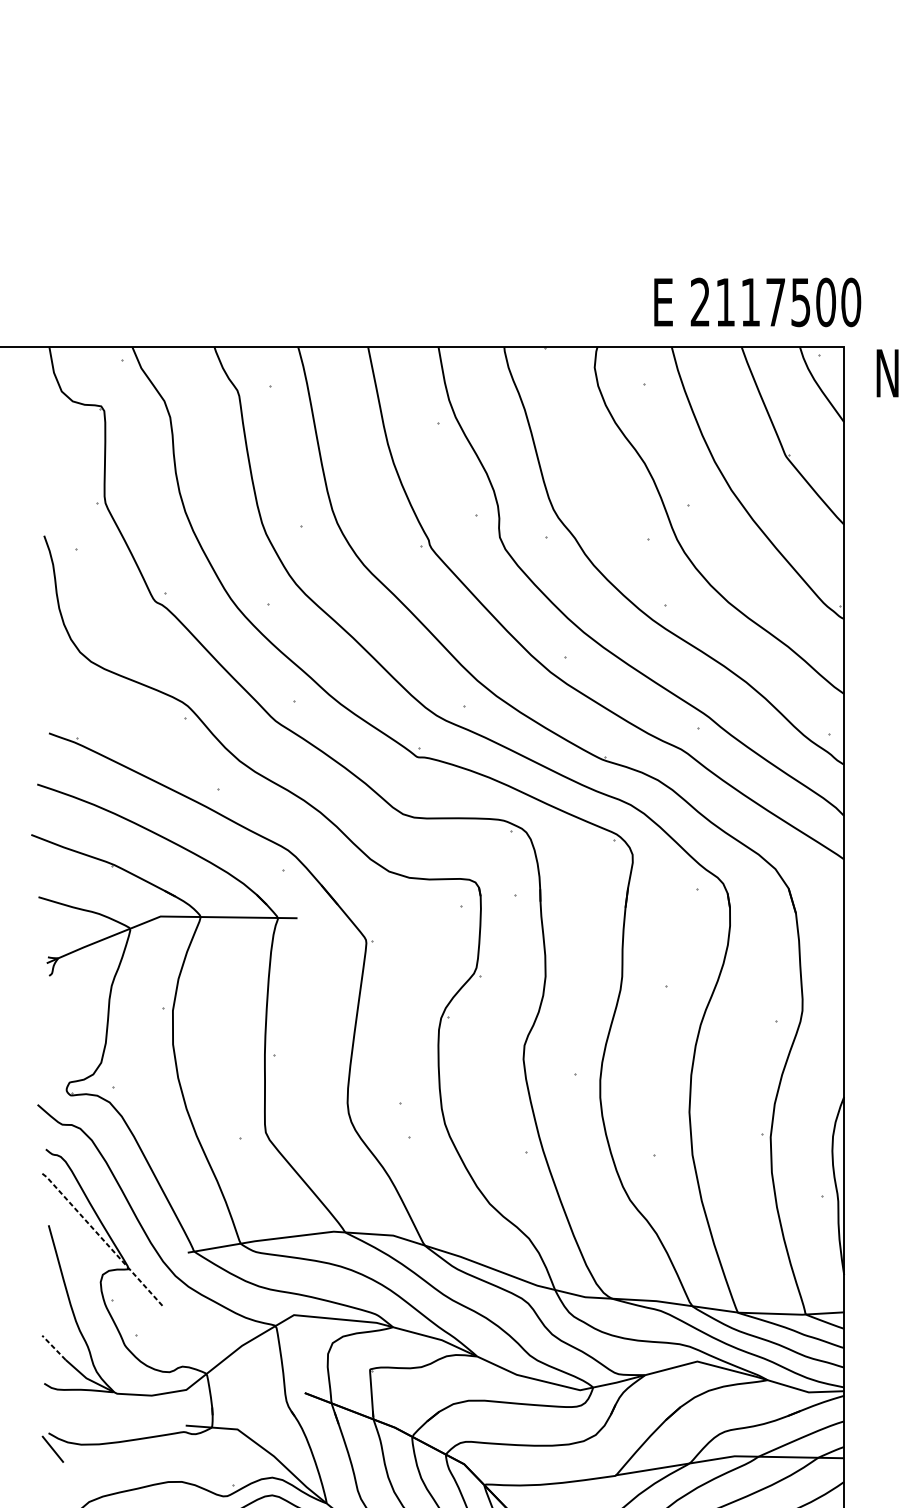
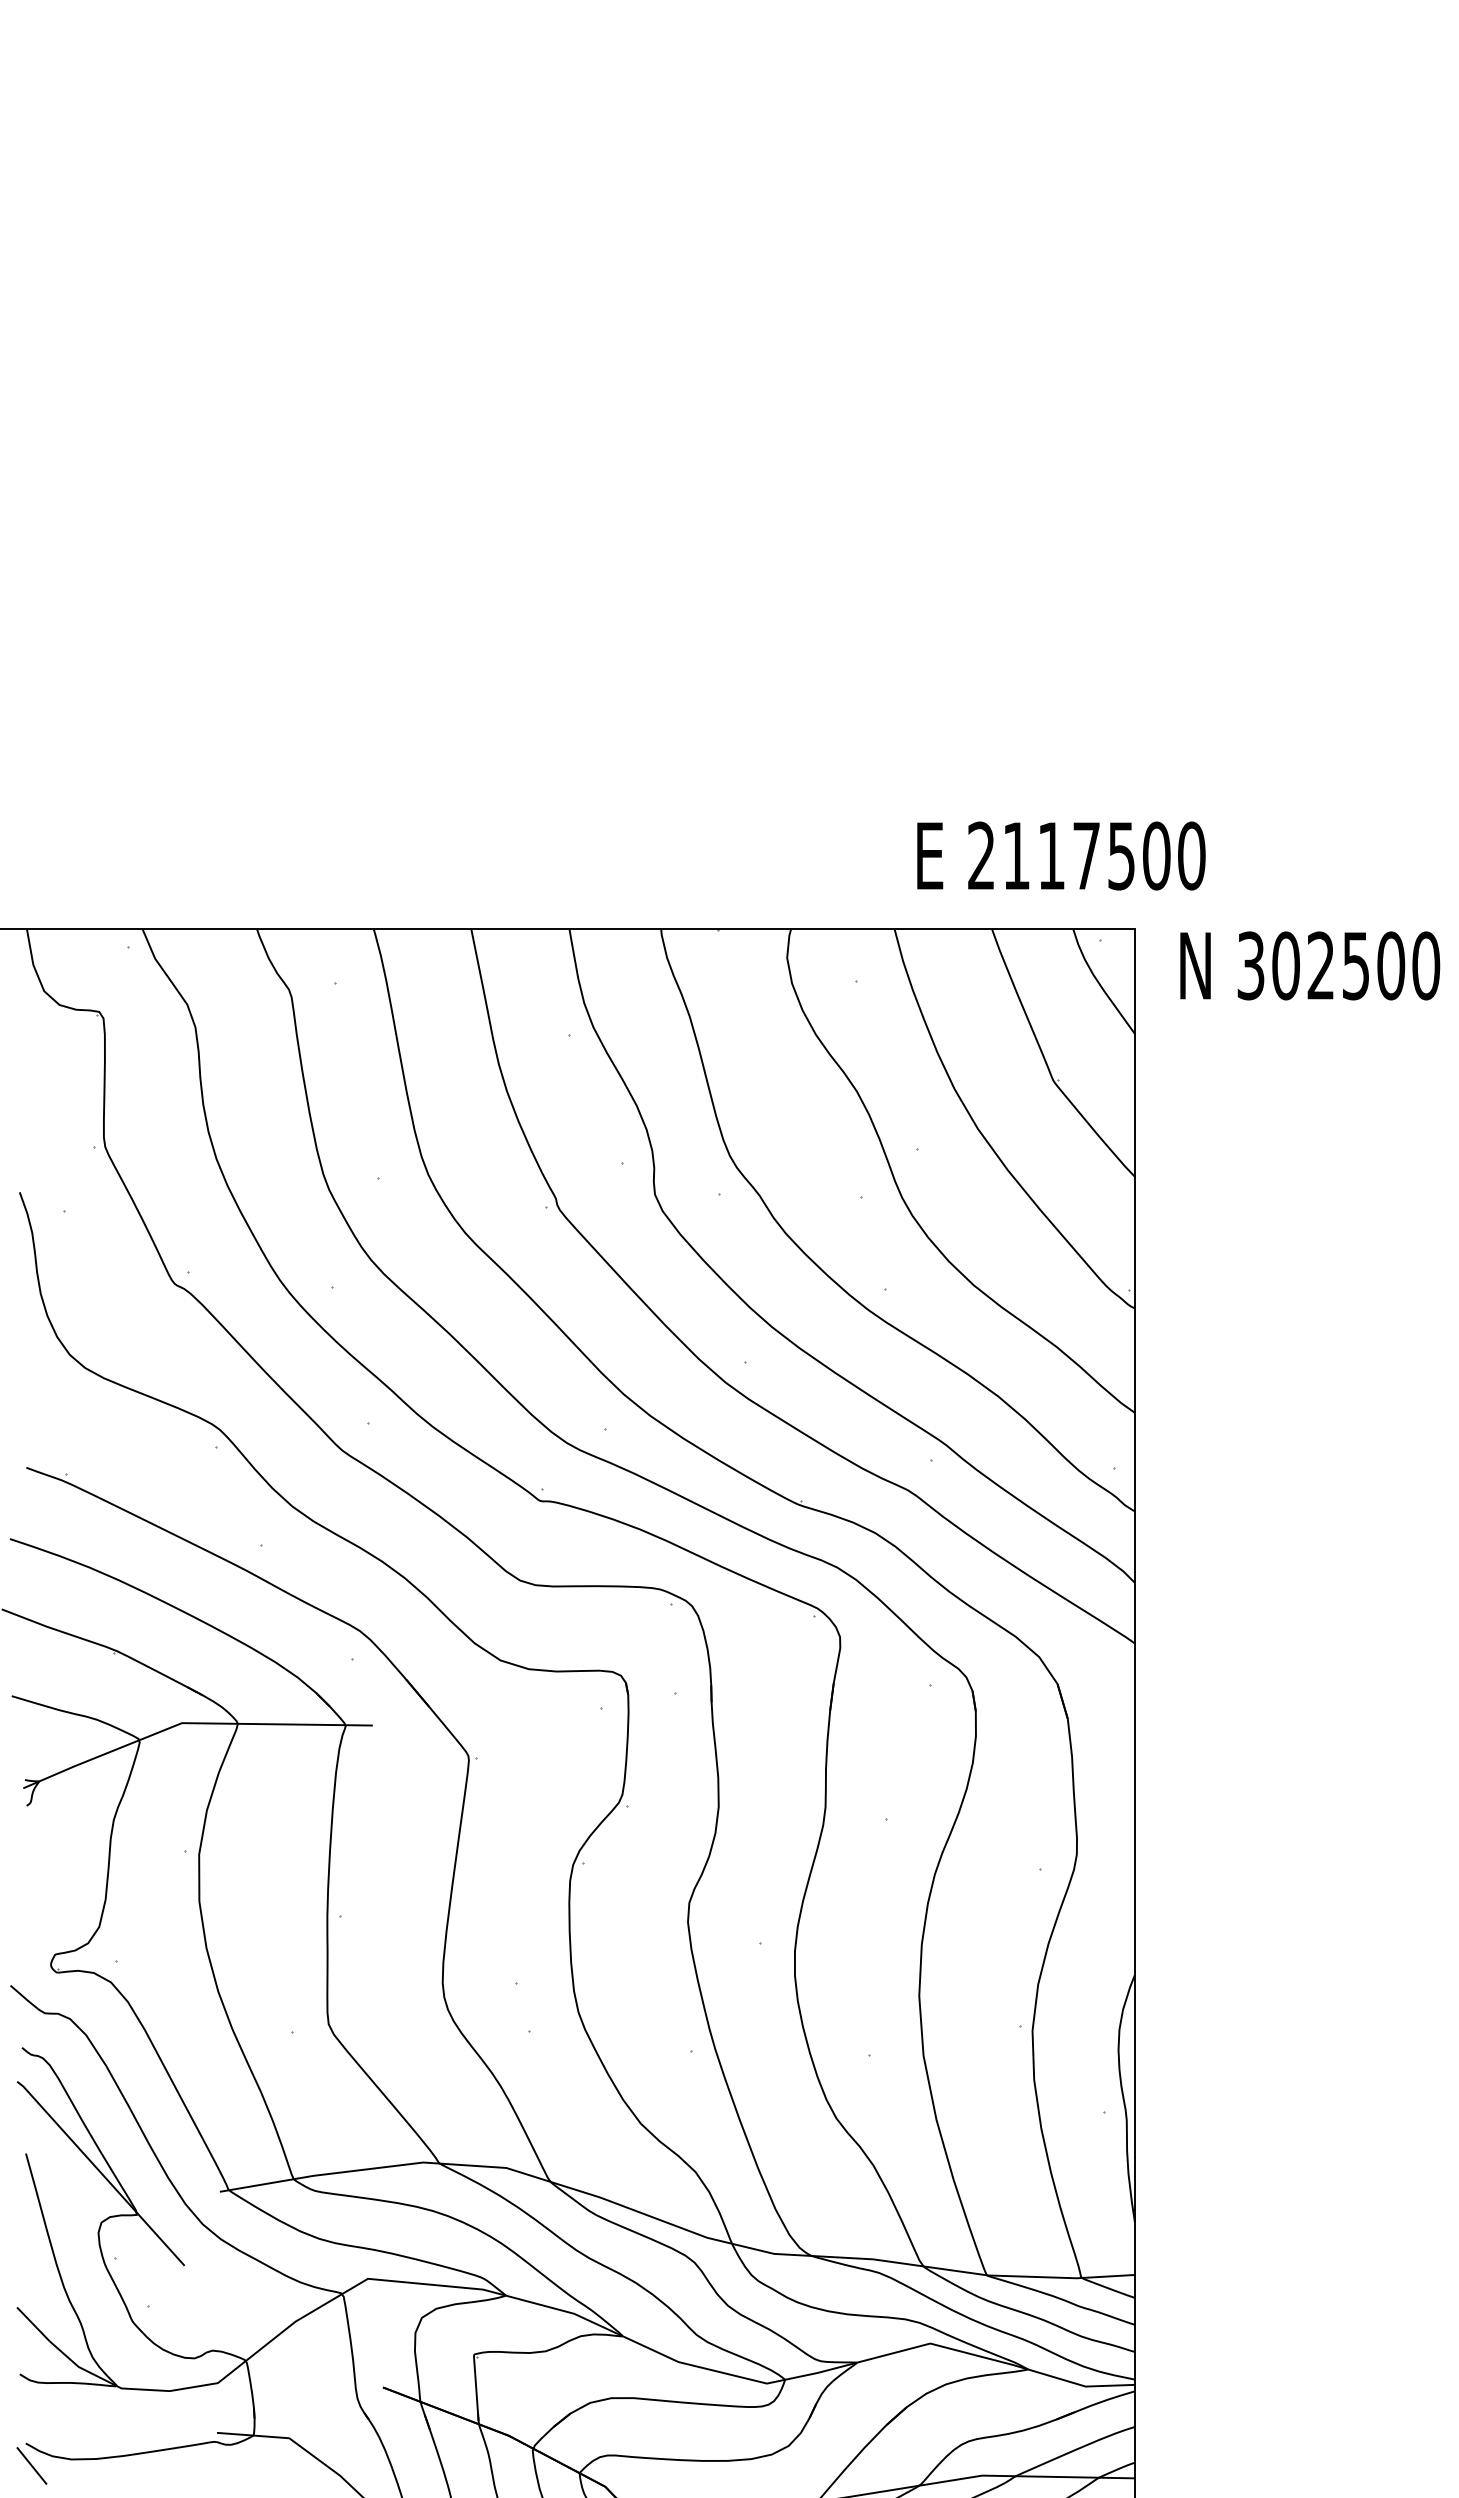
text: (757, 302) -> (1061, 855), moved
line: (102, 1239) -> (101, 2173), dashed -> solid
line: (54, 1347) -> (33, 2324), dashed -> solid

